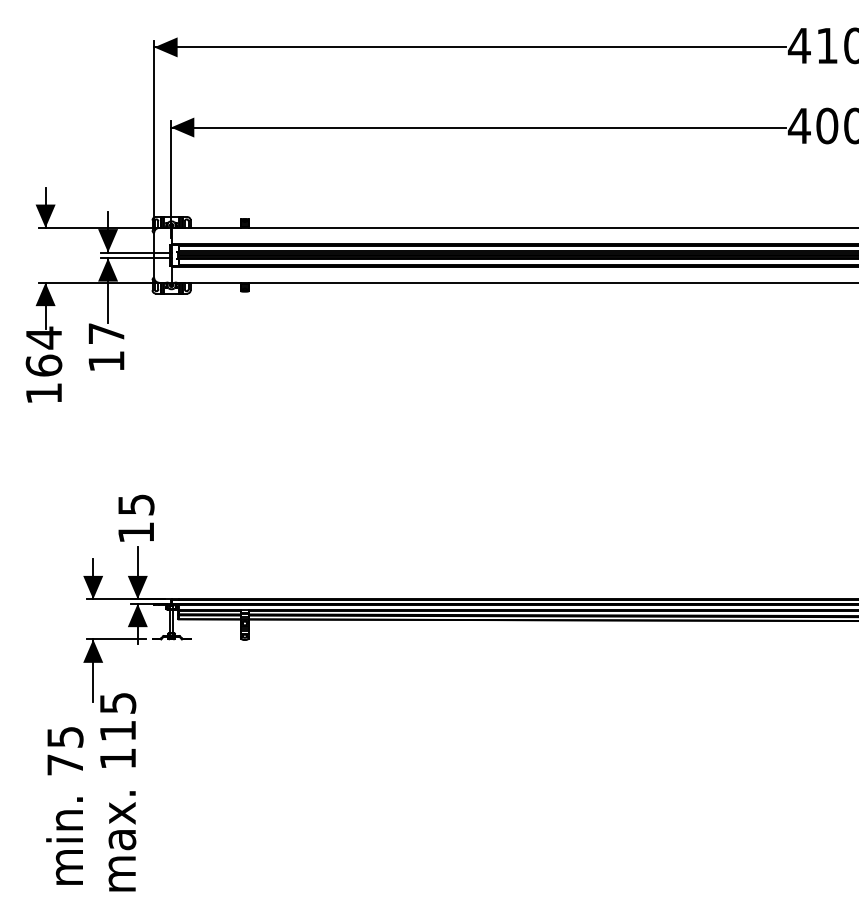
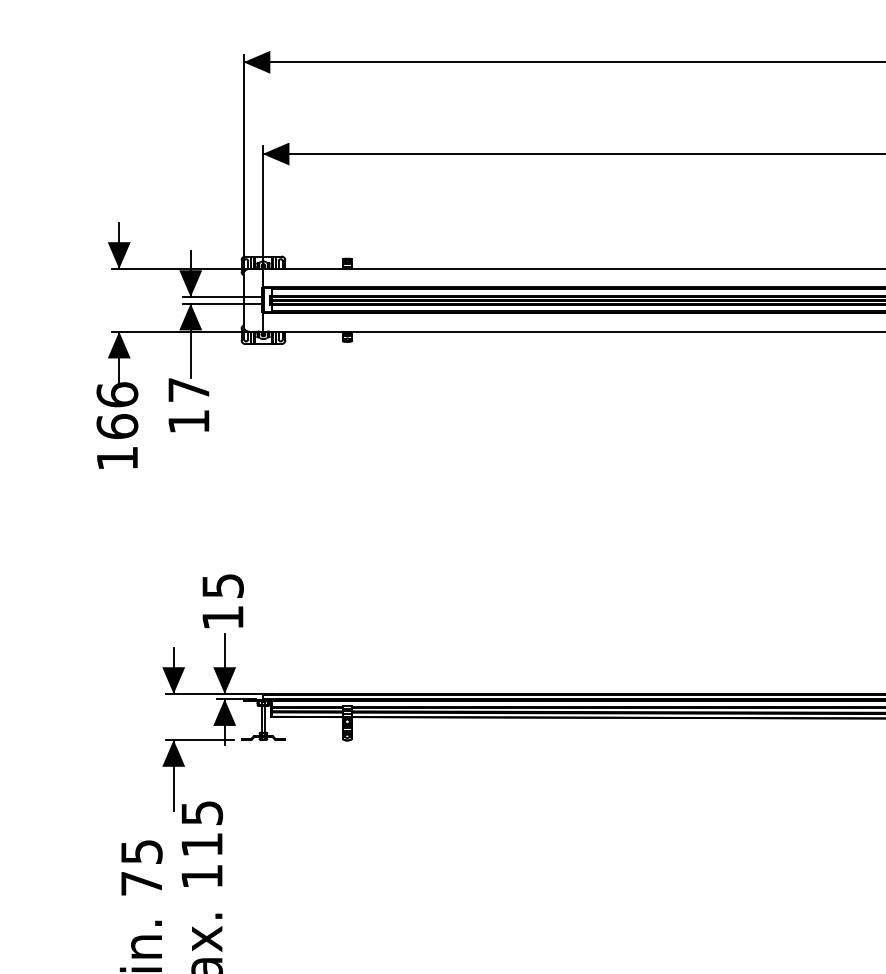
text: (43, 337) -> (116, 394), 164 -> 166

